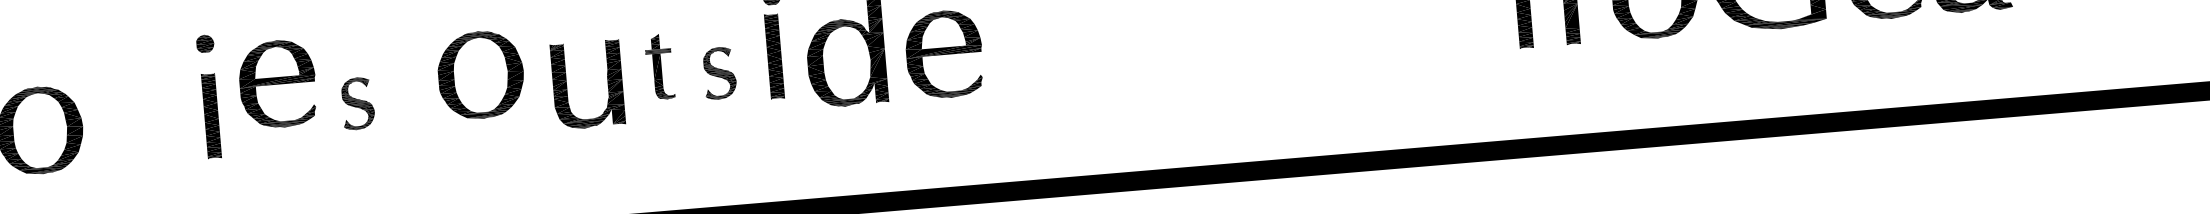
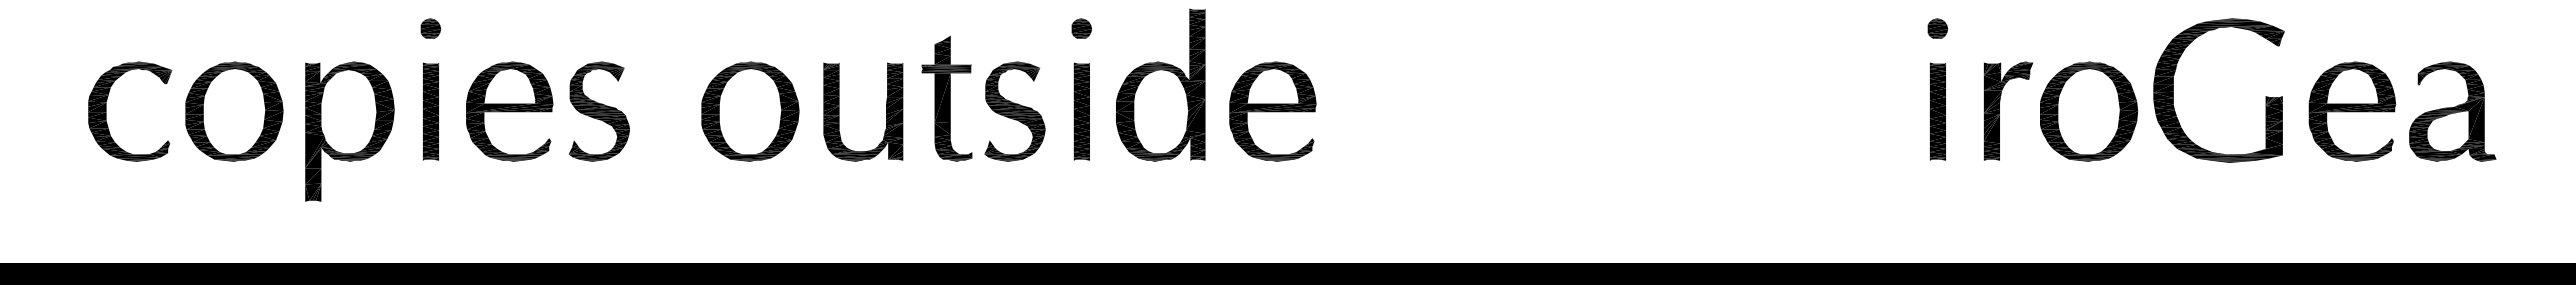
part: (774, 56) -> (1081, 111), moved
part: (659, 66) -> (946, 98), size x1.67
part: (719, 73) -> (1014, 111), size x1.67
part: (481, 74) -> (750, 111), moved
part: (277, 84) -> (509, 111), moved
part: (358, 103) -> (599, 111), size x1.67
part: (141, 139) -> (349, 131), added

